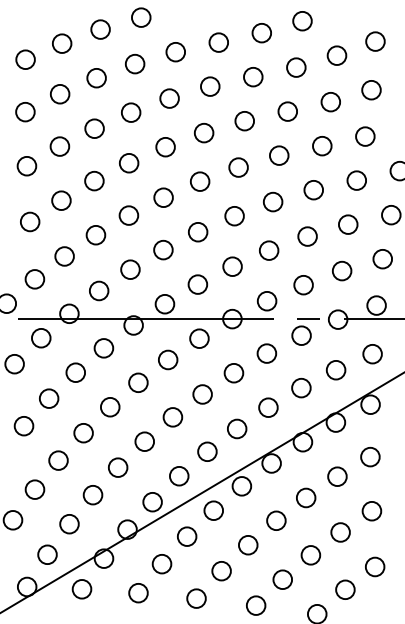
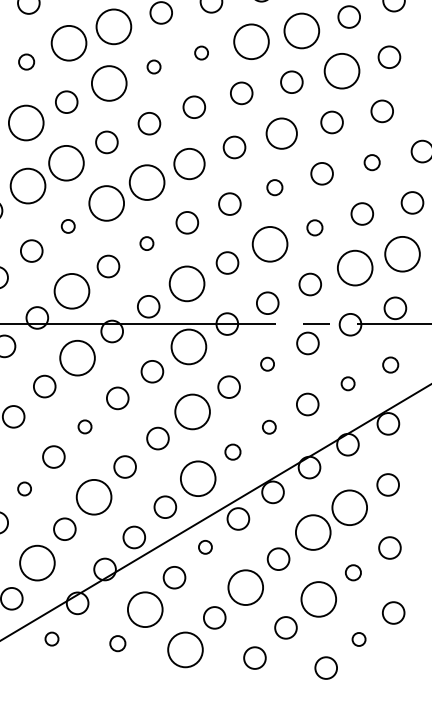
circle: (134, 63) -> (113, 26), size x1.6
circle: (296, 67) -> (302, 30), size x1.6
circle: (96, 77) -> (68, 42), size x1.6
circle: (253, 77) -> (251, 42), size x1.6
circle: (210, 86) -> (201, 52), size x0.6
circle: (60, 94) -> (26, 62), size x0.7
circle: (169, 98) -> (153, 66), size x0.6
circle: (330, 101) -> (341, 70), size x1.6
circle: (130, 112) -> (108, 83), size x1.6
circle: (59, 146) -> (25, 122), size x1.6
circle: (279, 155) -> (282, 133), size x1.4
circle: (94, 180) -> (66, 162), size x1.6
circle: (356, 180) -> (371, 162), size x0.7
circle: (200, 181) -> (190, 163), size x1.4
circle: (163, 197) -> (146, 182), size x1.6
circle: (61, 200) -> (28, 185), size x1.6
circle: (273, 201) -> (275, 187), size x0.7
circle: (128, 215) -> (106, 203), size x1.6
circle: (95, 235) -> (67, 226), size x0.6
circle: (307, 236) -> (314, 227), size x0.7
circle: (163, 249) -> (146, 242), size x0.6
circle: (268, 250) -> (269, 244), size x1.6
circle: (382, 258) -> (402, 253), size x1.6
circle: (341, 270) -> (354, 267), size x1.6
circle: (197, 284) -> (186, 283), size x1.6
circle: (98, 290) -> (71, 290), size x1.6
circle: (199, 338) -> (188, 346), size x1.6
circle: (103, 348) -> (77, 358), size x1.6
circle: (266, 353) -> (267, 364), size x0.6
circle: (372, 354) -> (390, 365), size x0.7
circle: (335, 370) -> (347, 383), size x0.6
circle: (202, 394) -> (192, 411), size x1.6
circle: (110, 407) -> (85, 427), size x0.6
circle: (268, 407) -> (269, 427), size x0.6
circle: (237, 428) -> (233, 451), size x0.7
circle: (207, 451) -> (198, 478), size x1.6
circle: (58, 460) -> (24, 488), size x0.6
circle: (117, 467) -> (93, 497), size x1.6
circle: (337, 476) -> (349, 507), size x1.6
circle: (305, 497) -> (312, 532), size x1.6
circle: (213, 510) -> (205, 547), size x0.6
circle: (69, 523) -> (37, 562), size x1.6
circle: (340, 532) -> (353, 572), size x0.7
circle: (247, 544) -> (244, 586), size x1.6
circle: (310, 555) -> (318, 599), size x1.6
circle: (161, 563) -> (144, 608), size x1.6
circle: (81, 589) -> (51, 639), size x0.6
circle: (345, 589) -> (359, 639), size x0.6
circle: (138, 593) -> (117, 643), size x0.7
circle: (196, 598) -> (185, 649), size x1.6

